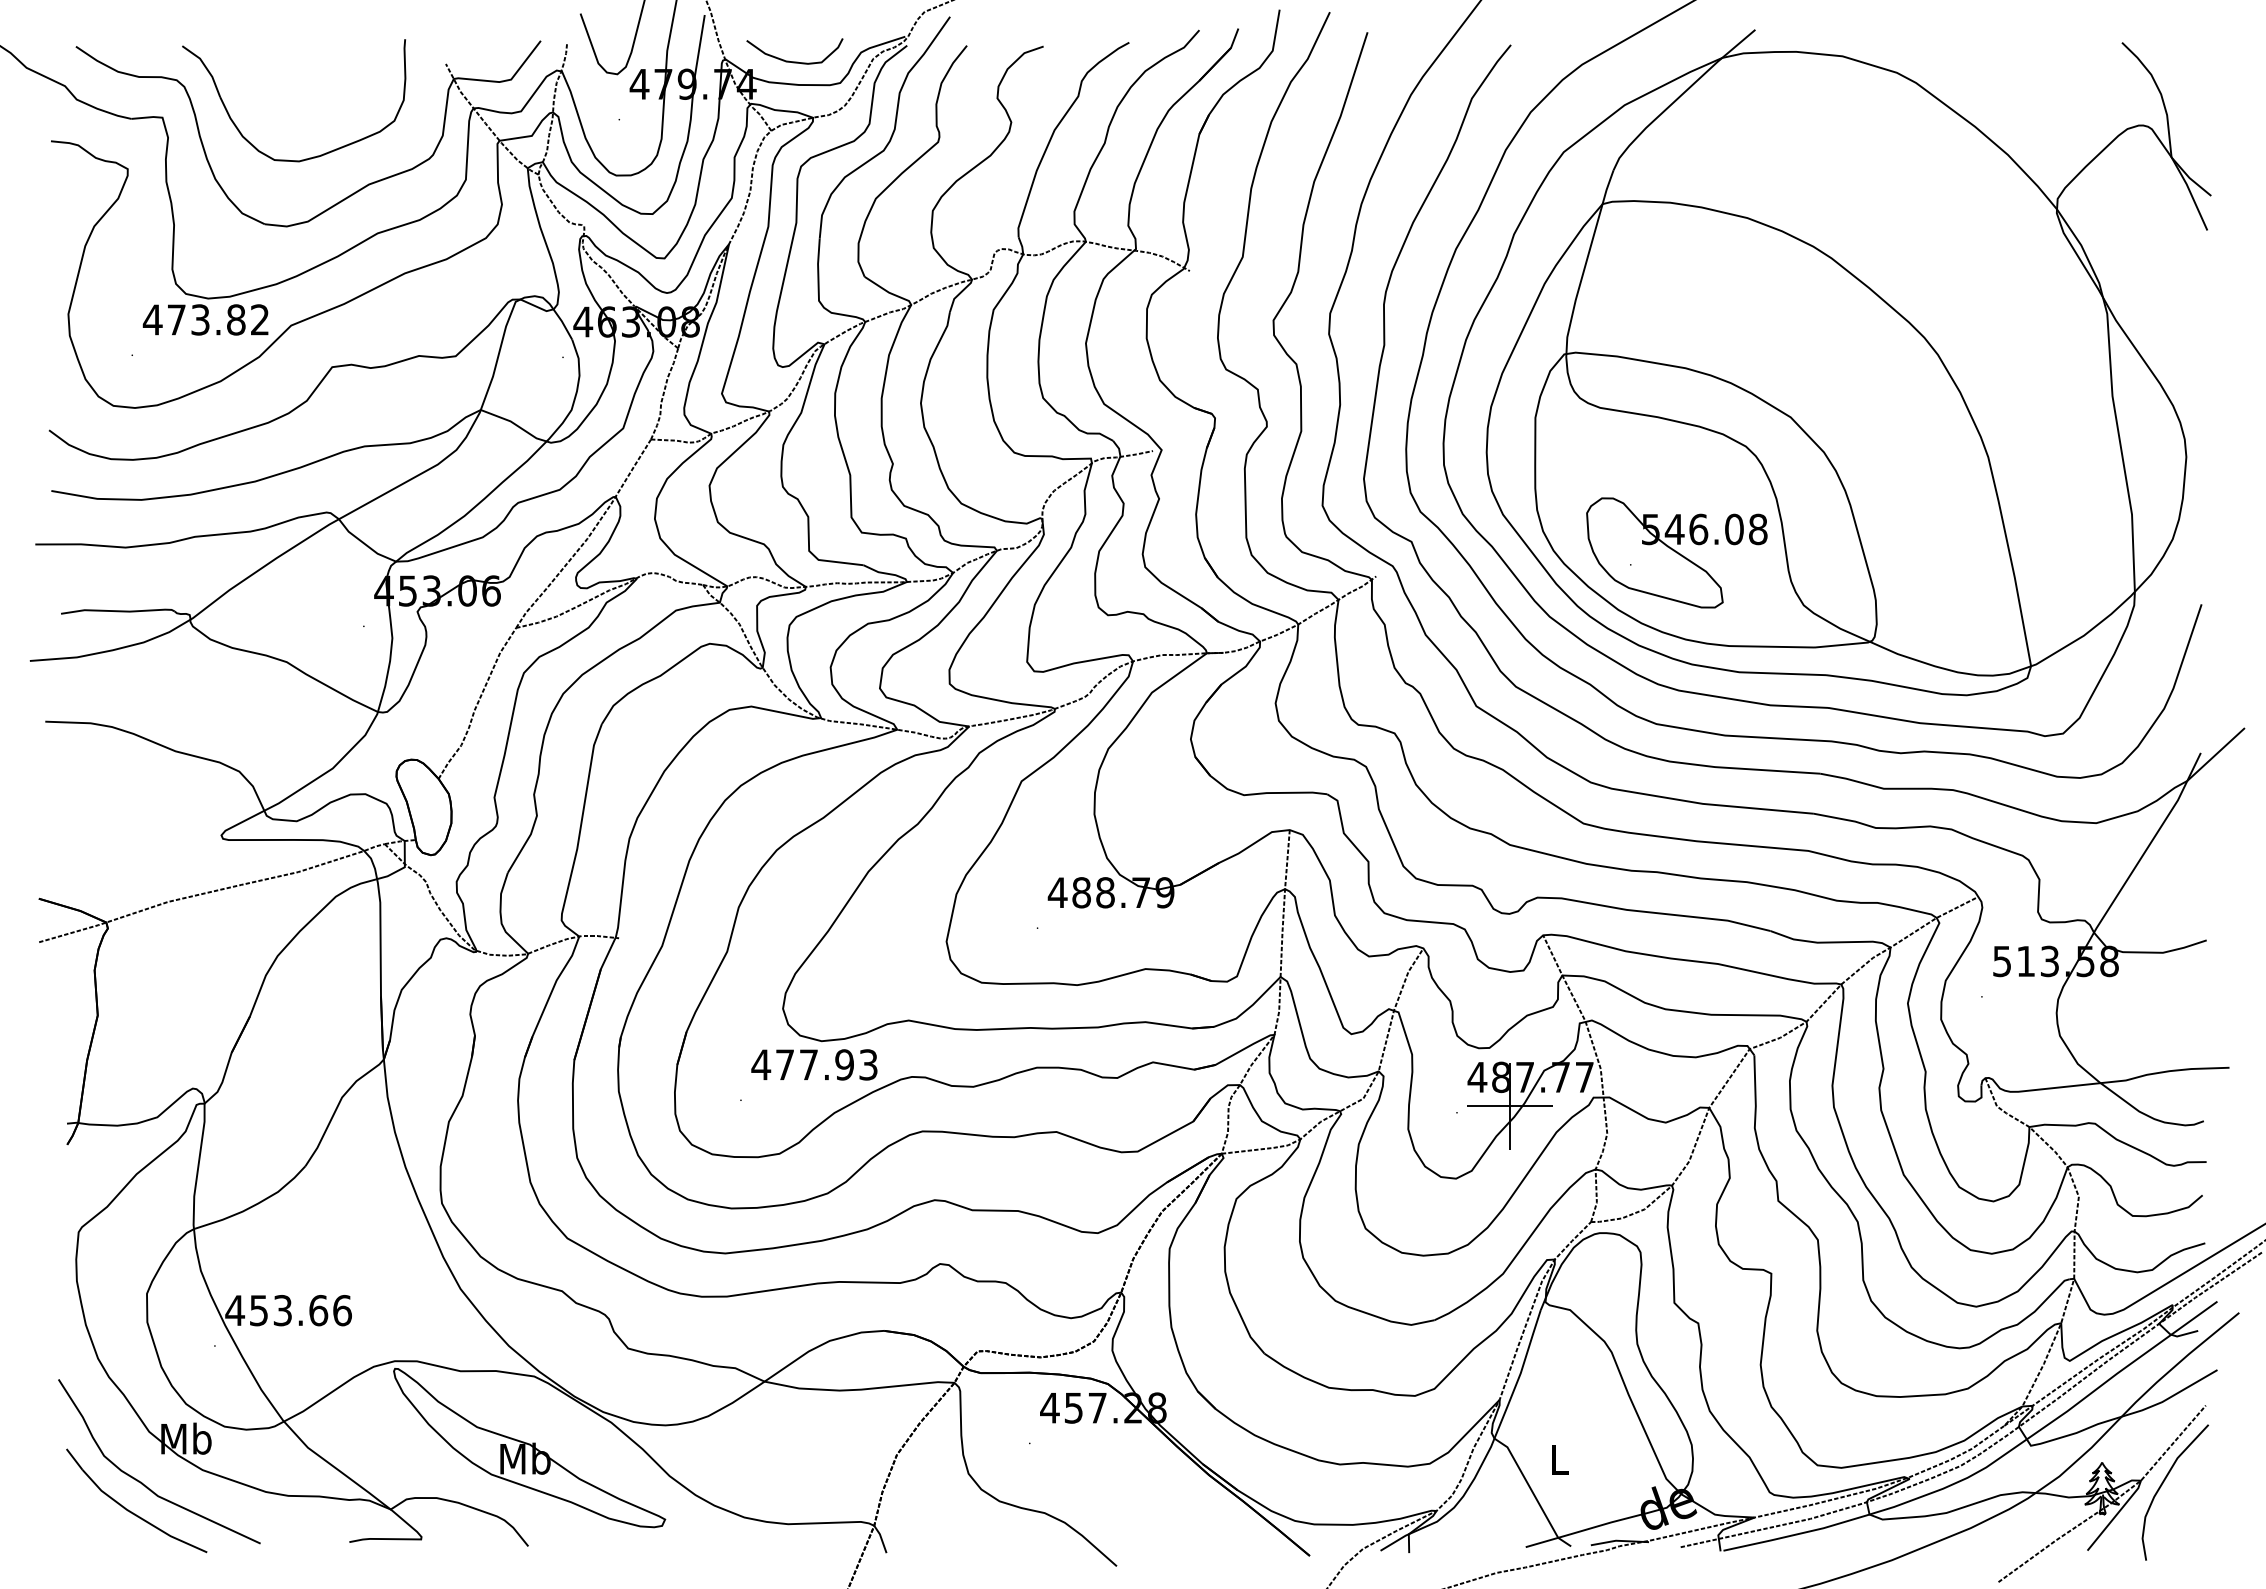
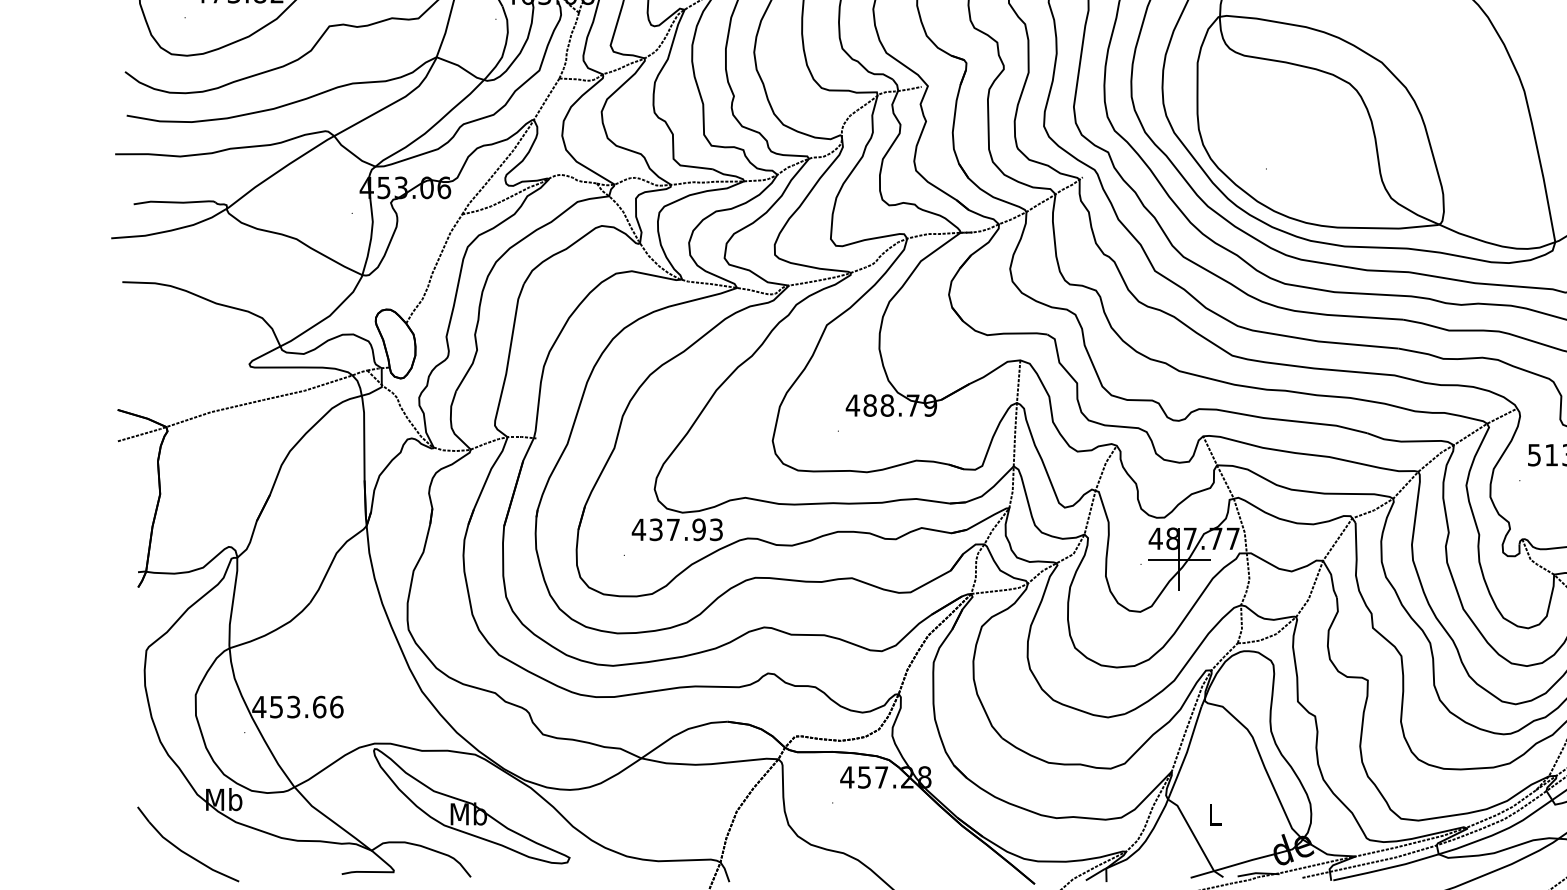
part: (1676, 552) -> (1299, 160), removed
text: (784, 1064) -> (655, 529), 477.93 -> 437.93
curve: (141, 1481) -> (191, 830), removed

